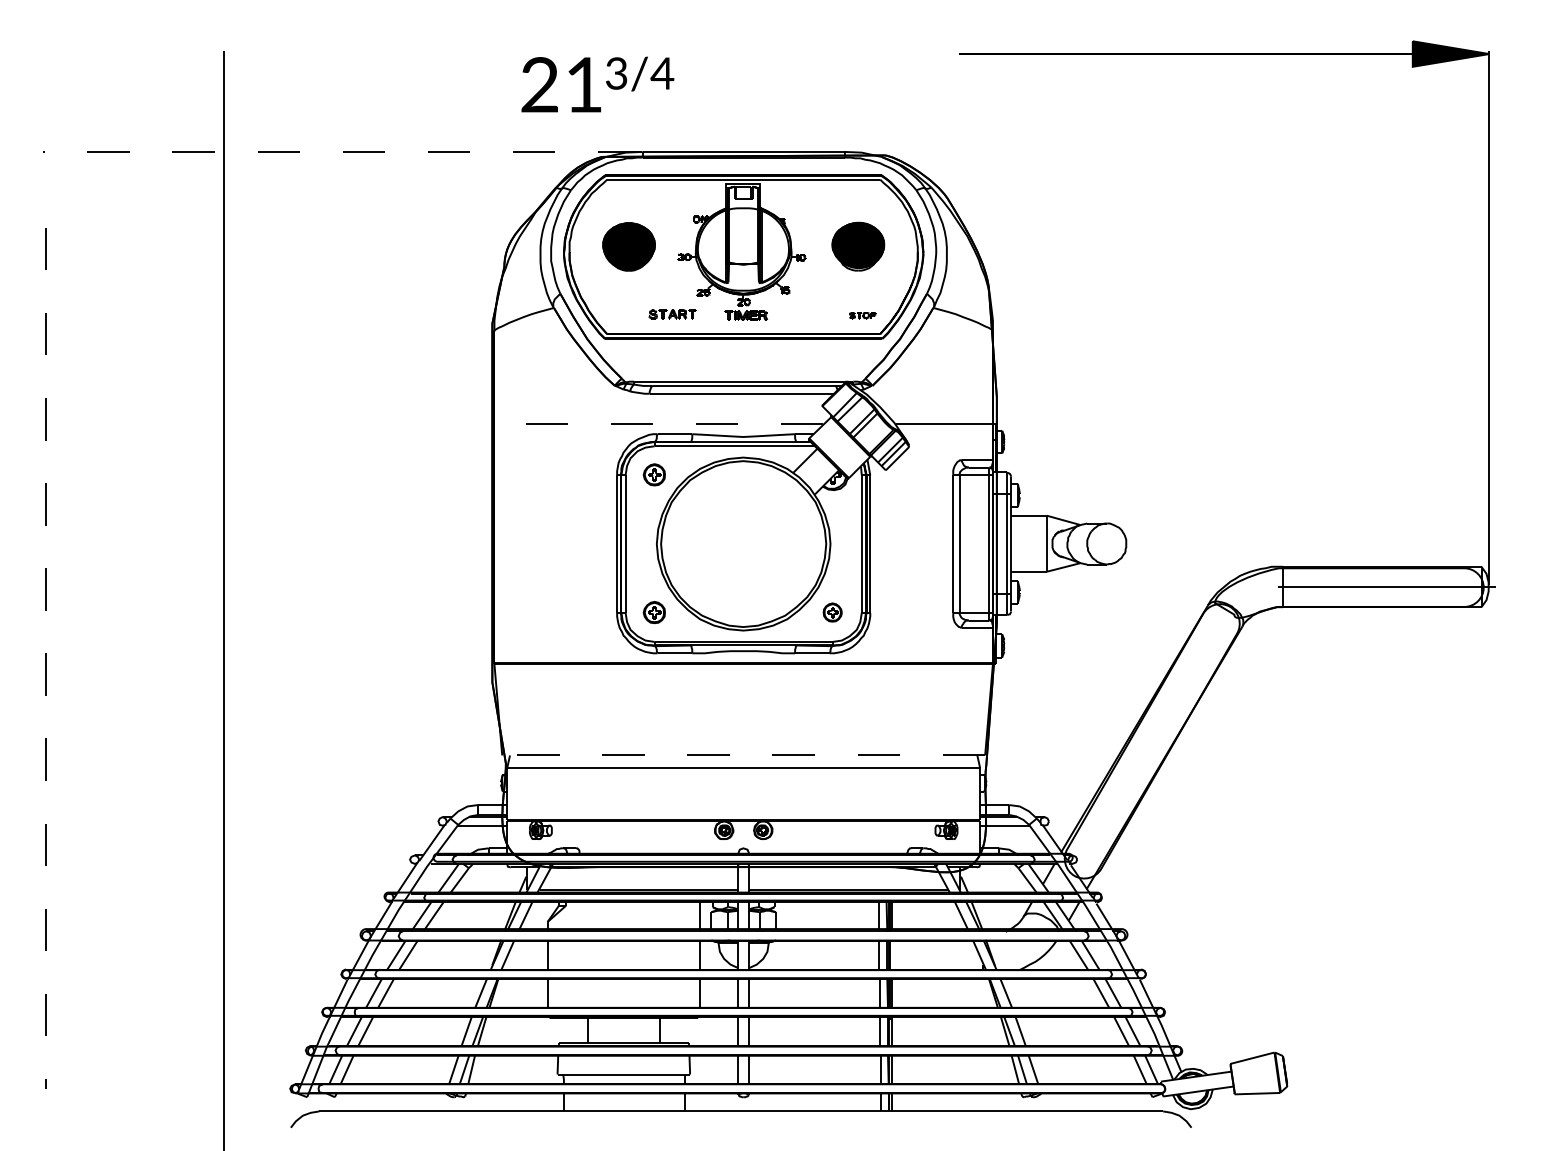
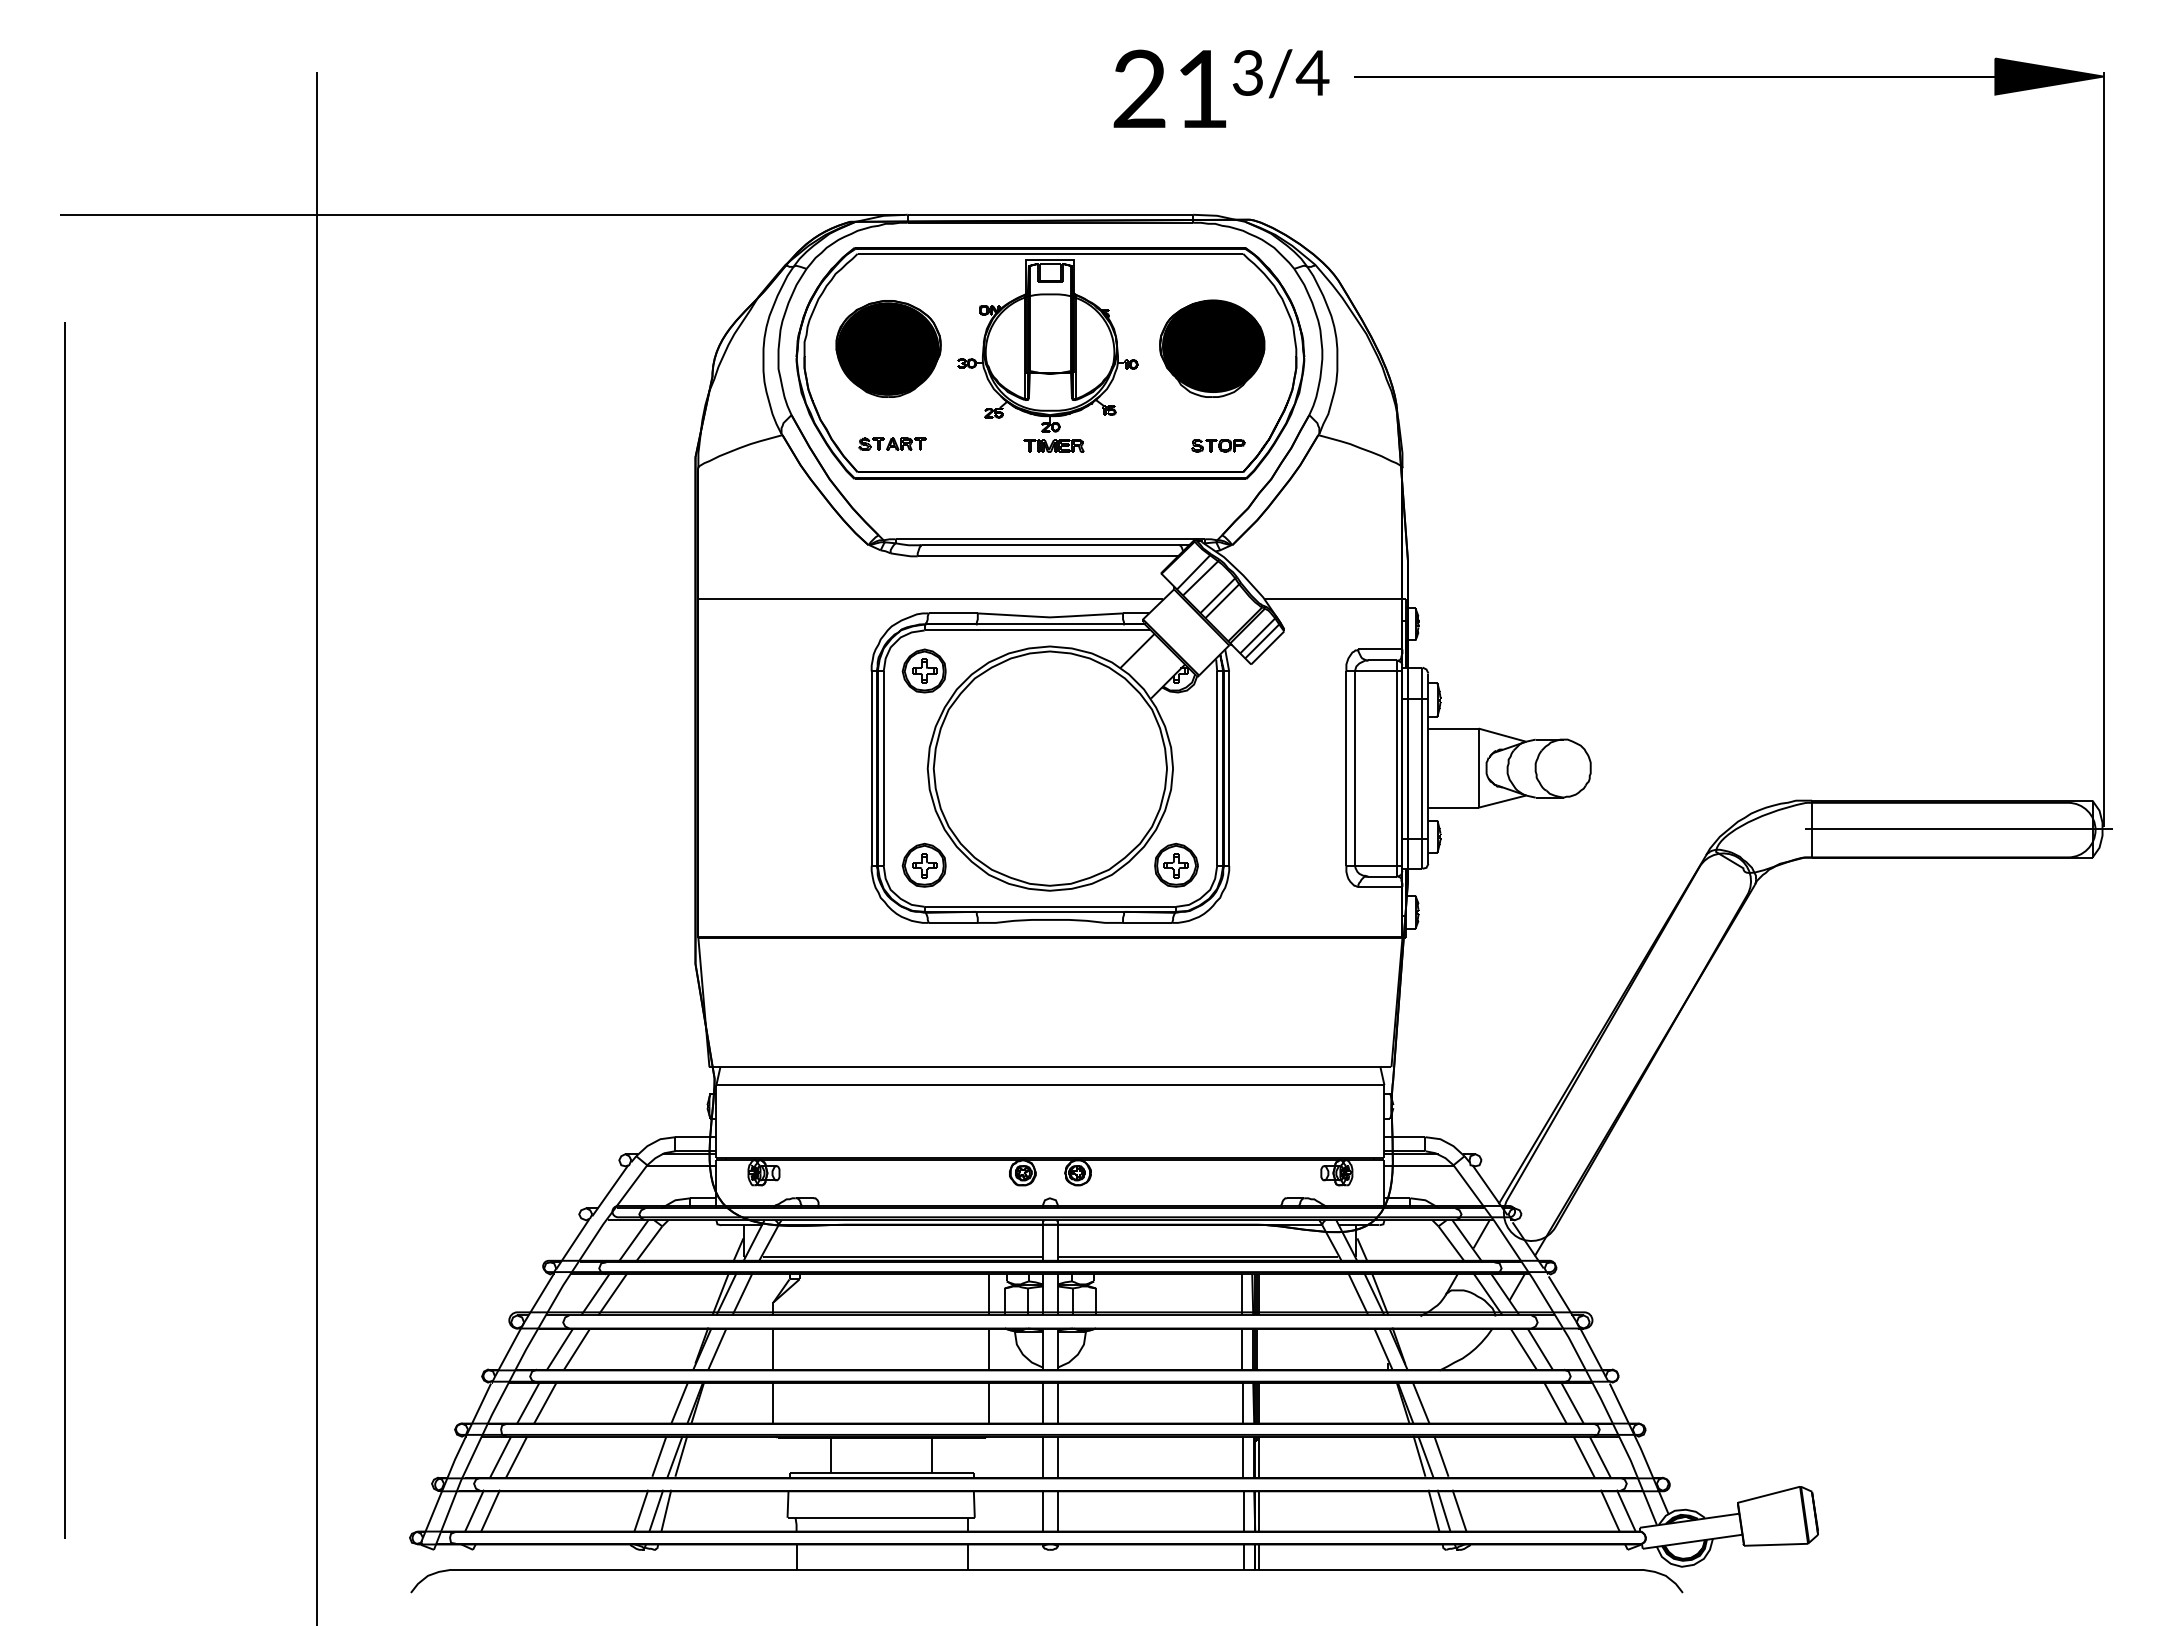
text: (597, 84) -> (1221, 88), moved
line: (341, 151) -> (482, 214), dashed -> solid
part: (628, 246) -> (887, 348), size x1.43
part: (858, 246) -> (1212, 348), size x1.43
part: (672, 314) -> (891, 444), moved
part: (862, 315) -> (1218, 445), size x1.43
line: (658, 424) -> (930, 599), dashed -> solid
part: (654, 474) -> (924, 670), size x1.43
part: (654, 612) -> (924, 865), size x1.43
part: (832, 612) -> (1175, 865), size x1.67
line: (46, 658) -> (65, 930), dashed -> solid
line: (743, 755) -> (1050, 1067), dashed -> solid

